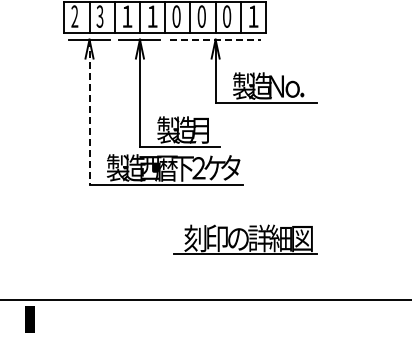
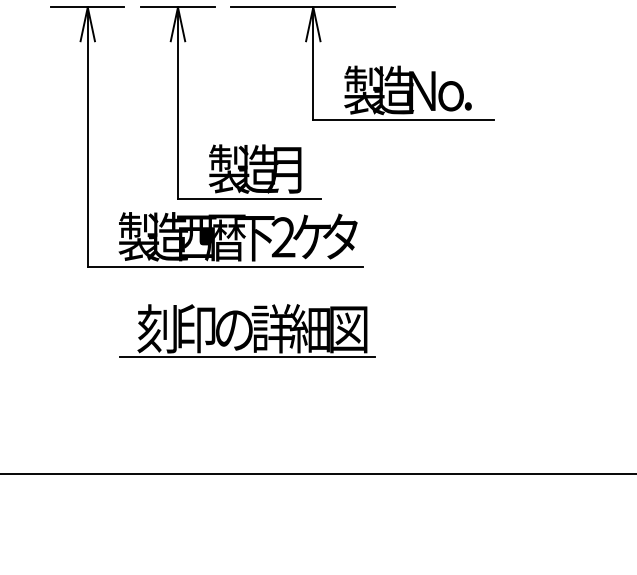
line: (215, 39) -> (313, 7), dashed -> solid
line: (89, 112) -> (87, 137), dashed -> solid
part: (245, 239) -> (246, 330), moved

